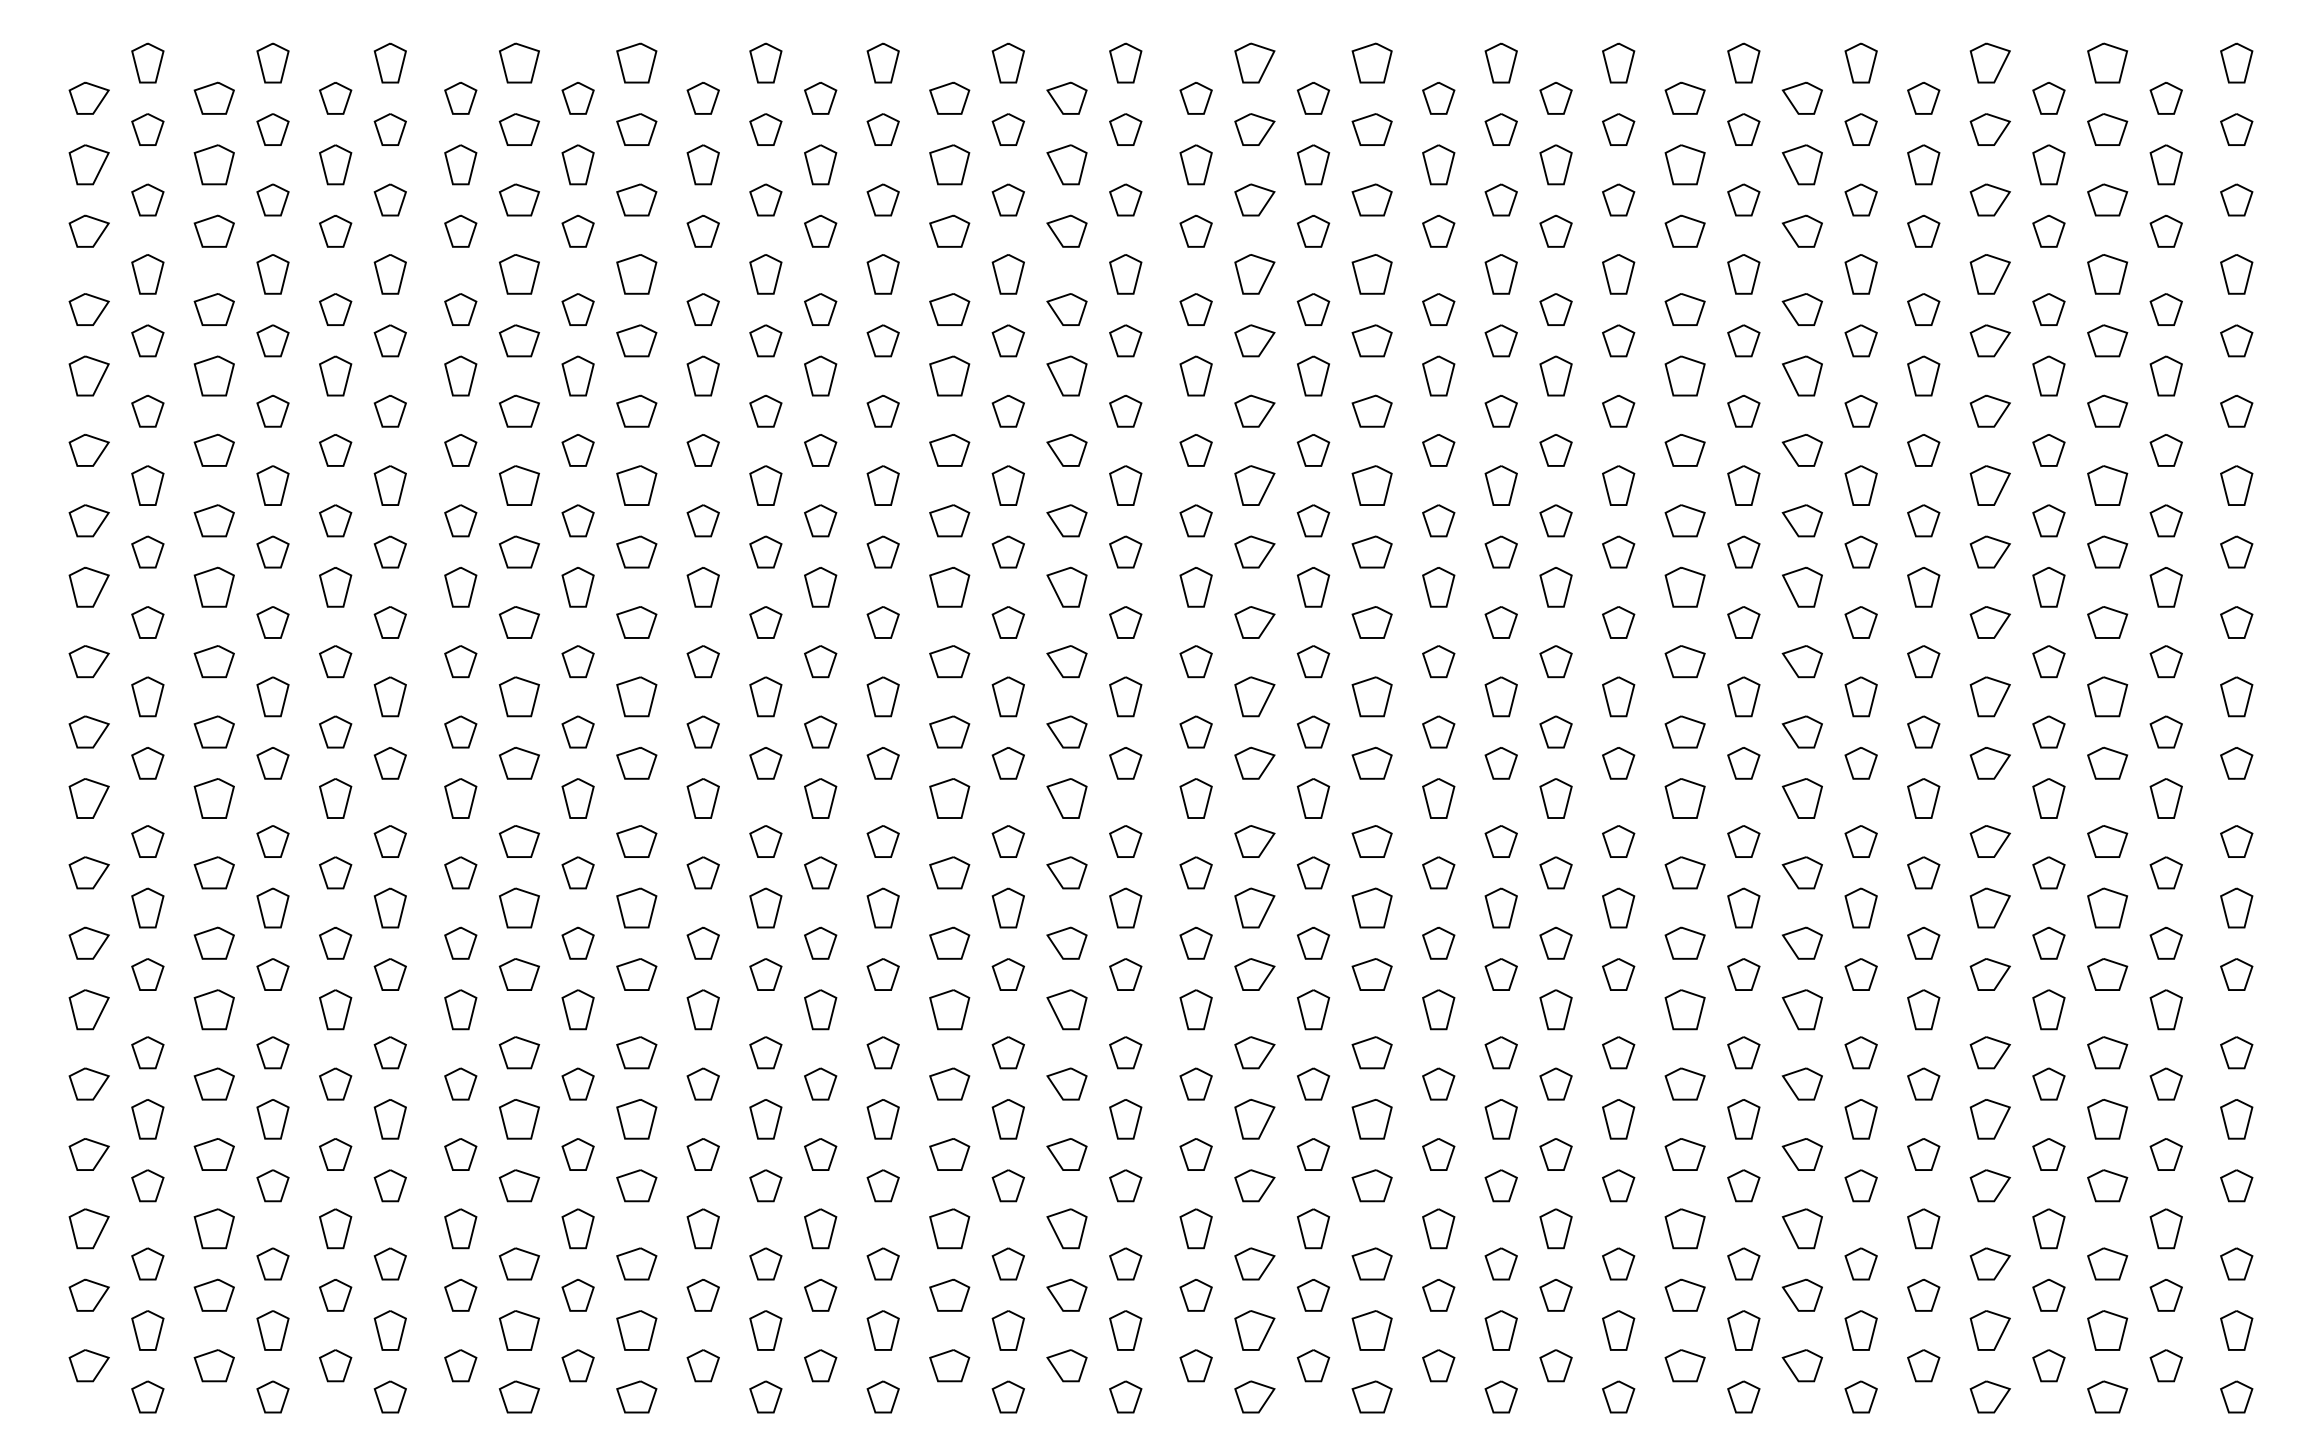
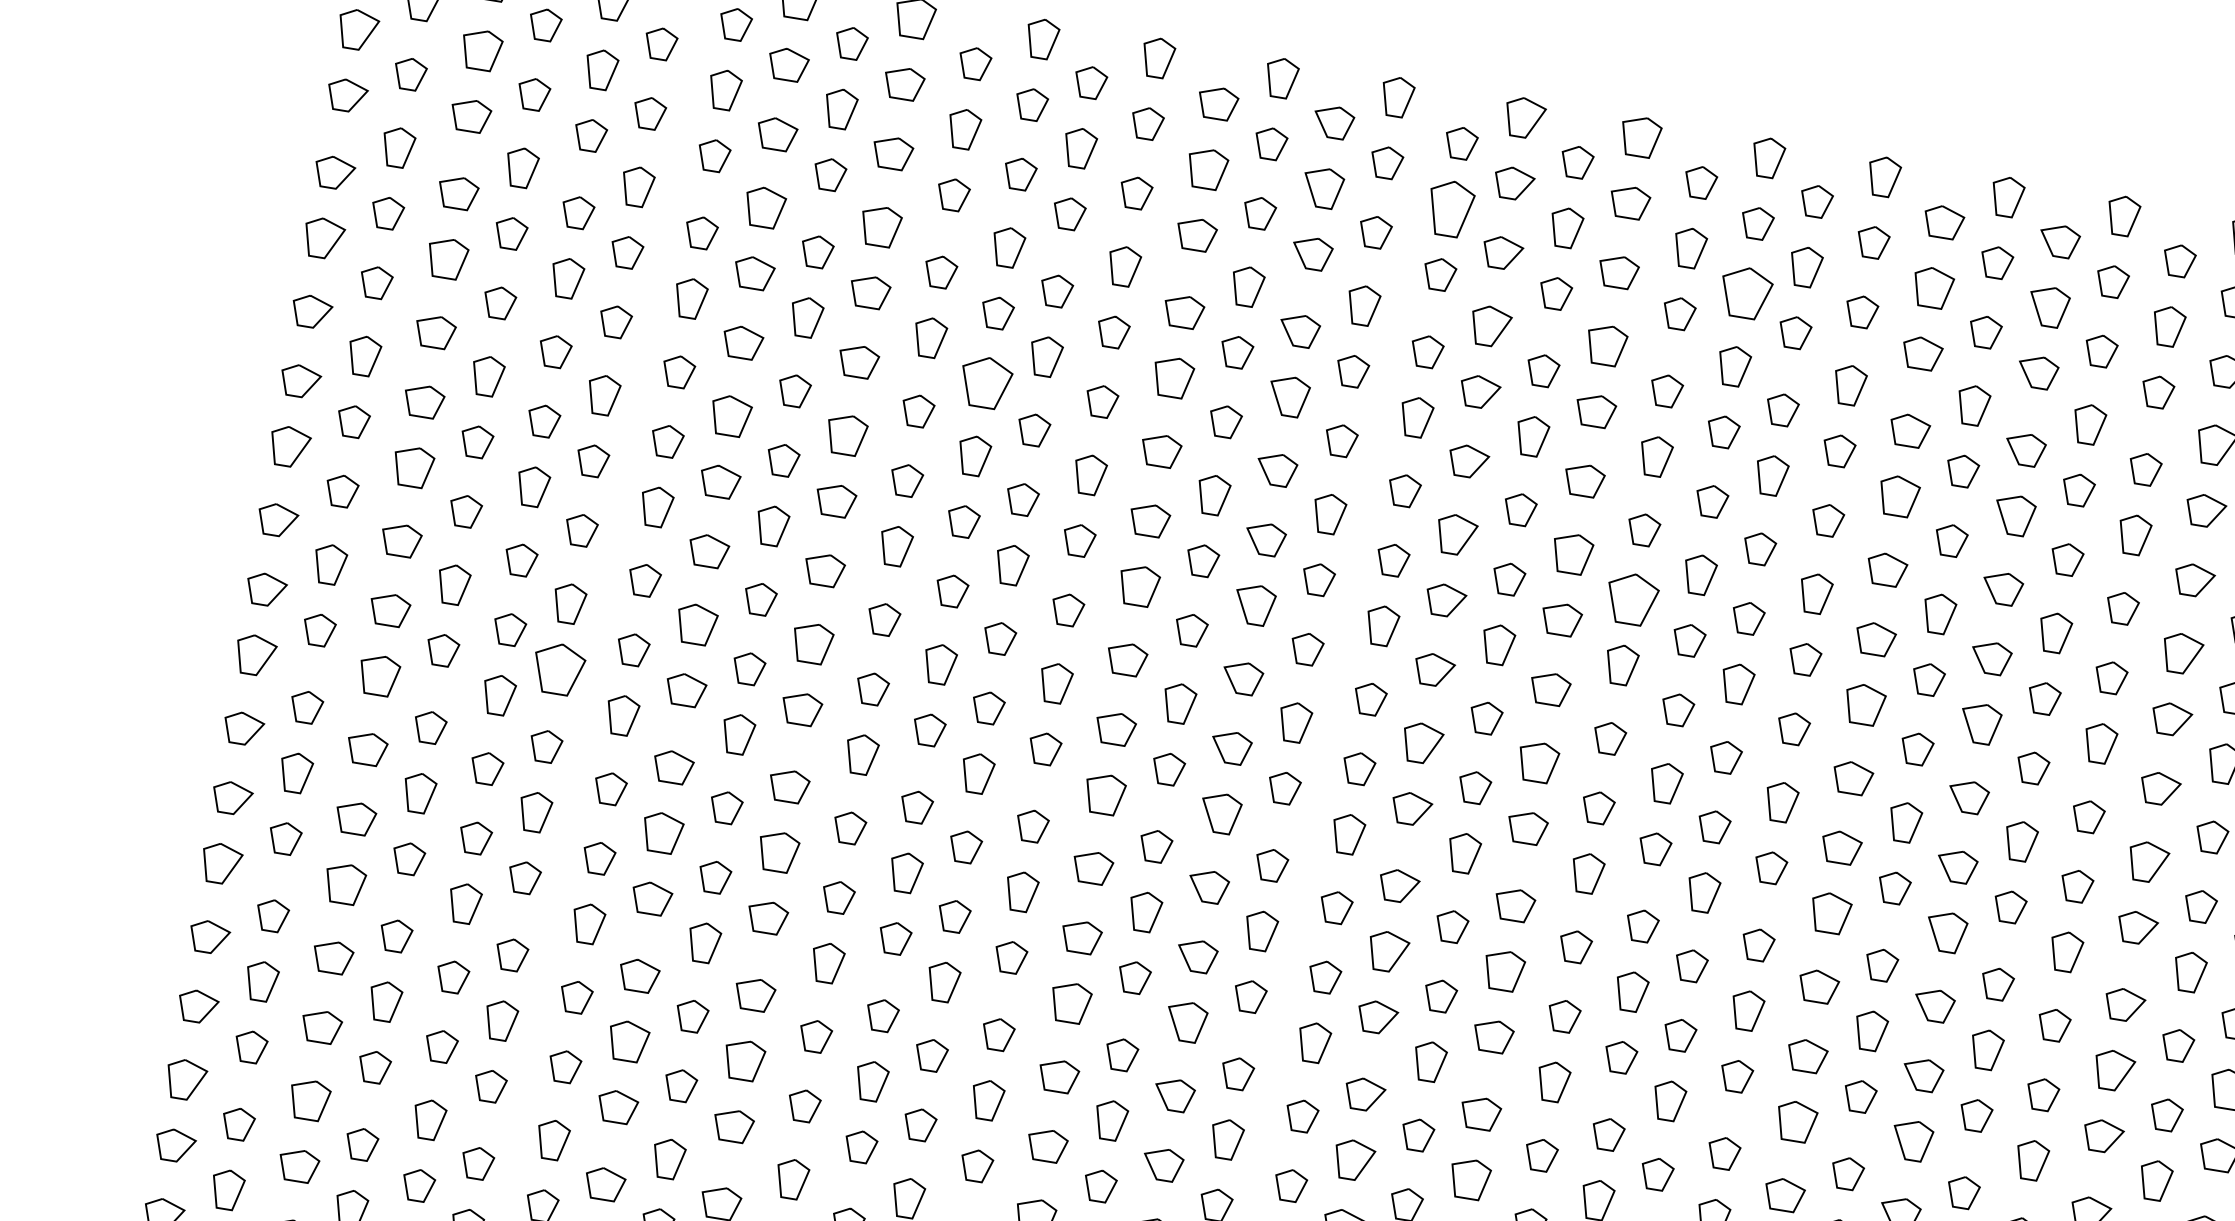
part: (1195, 164) -> (1449, 208), size x1.4
part: (1500, 199) -> (1745, 292), size x1.6
part: (765, 410) -> (985, 381), size x1.6
part: (1438, 520) -> (1632, 599), size x1.6
part: (389, 763) -> (557, 669), size x1.6

